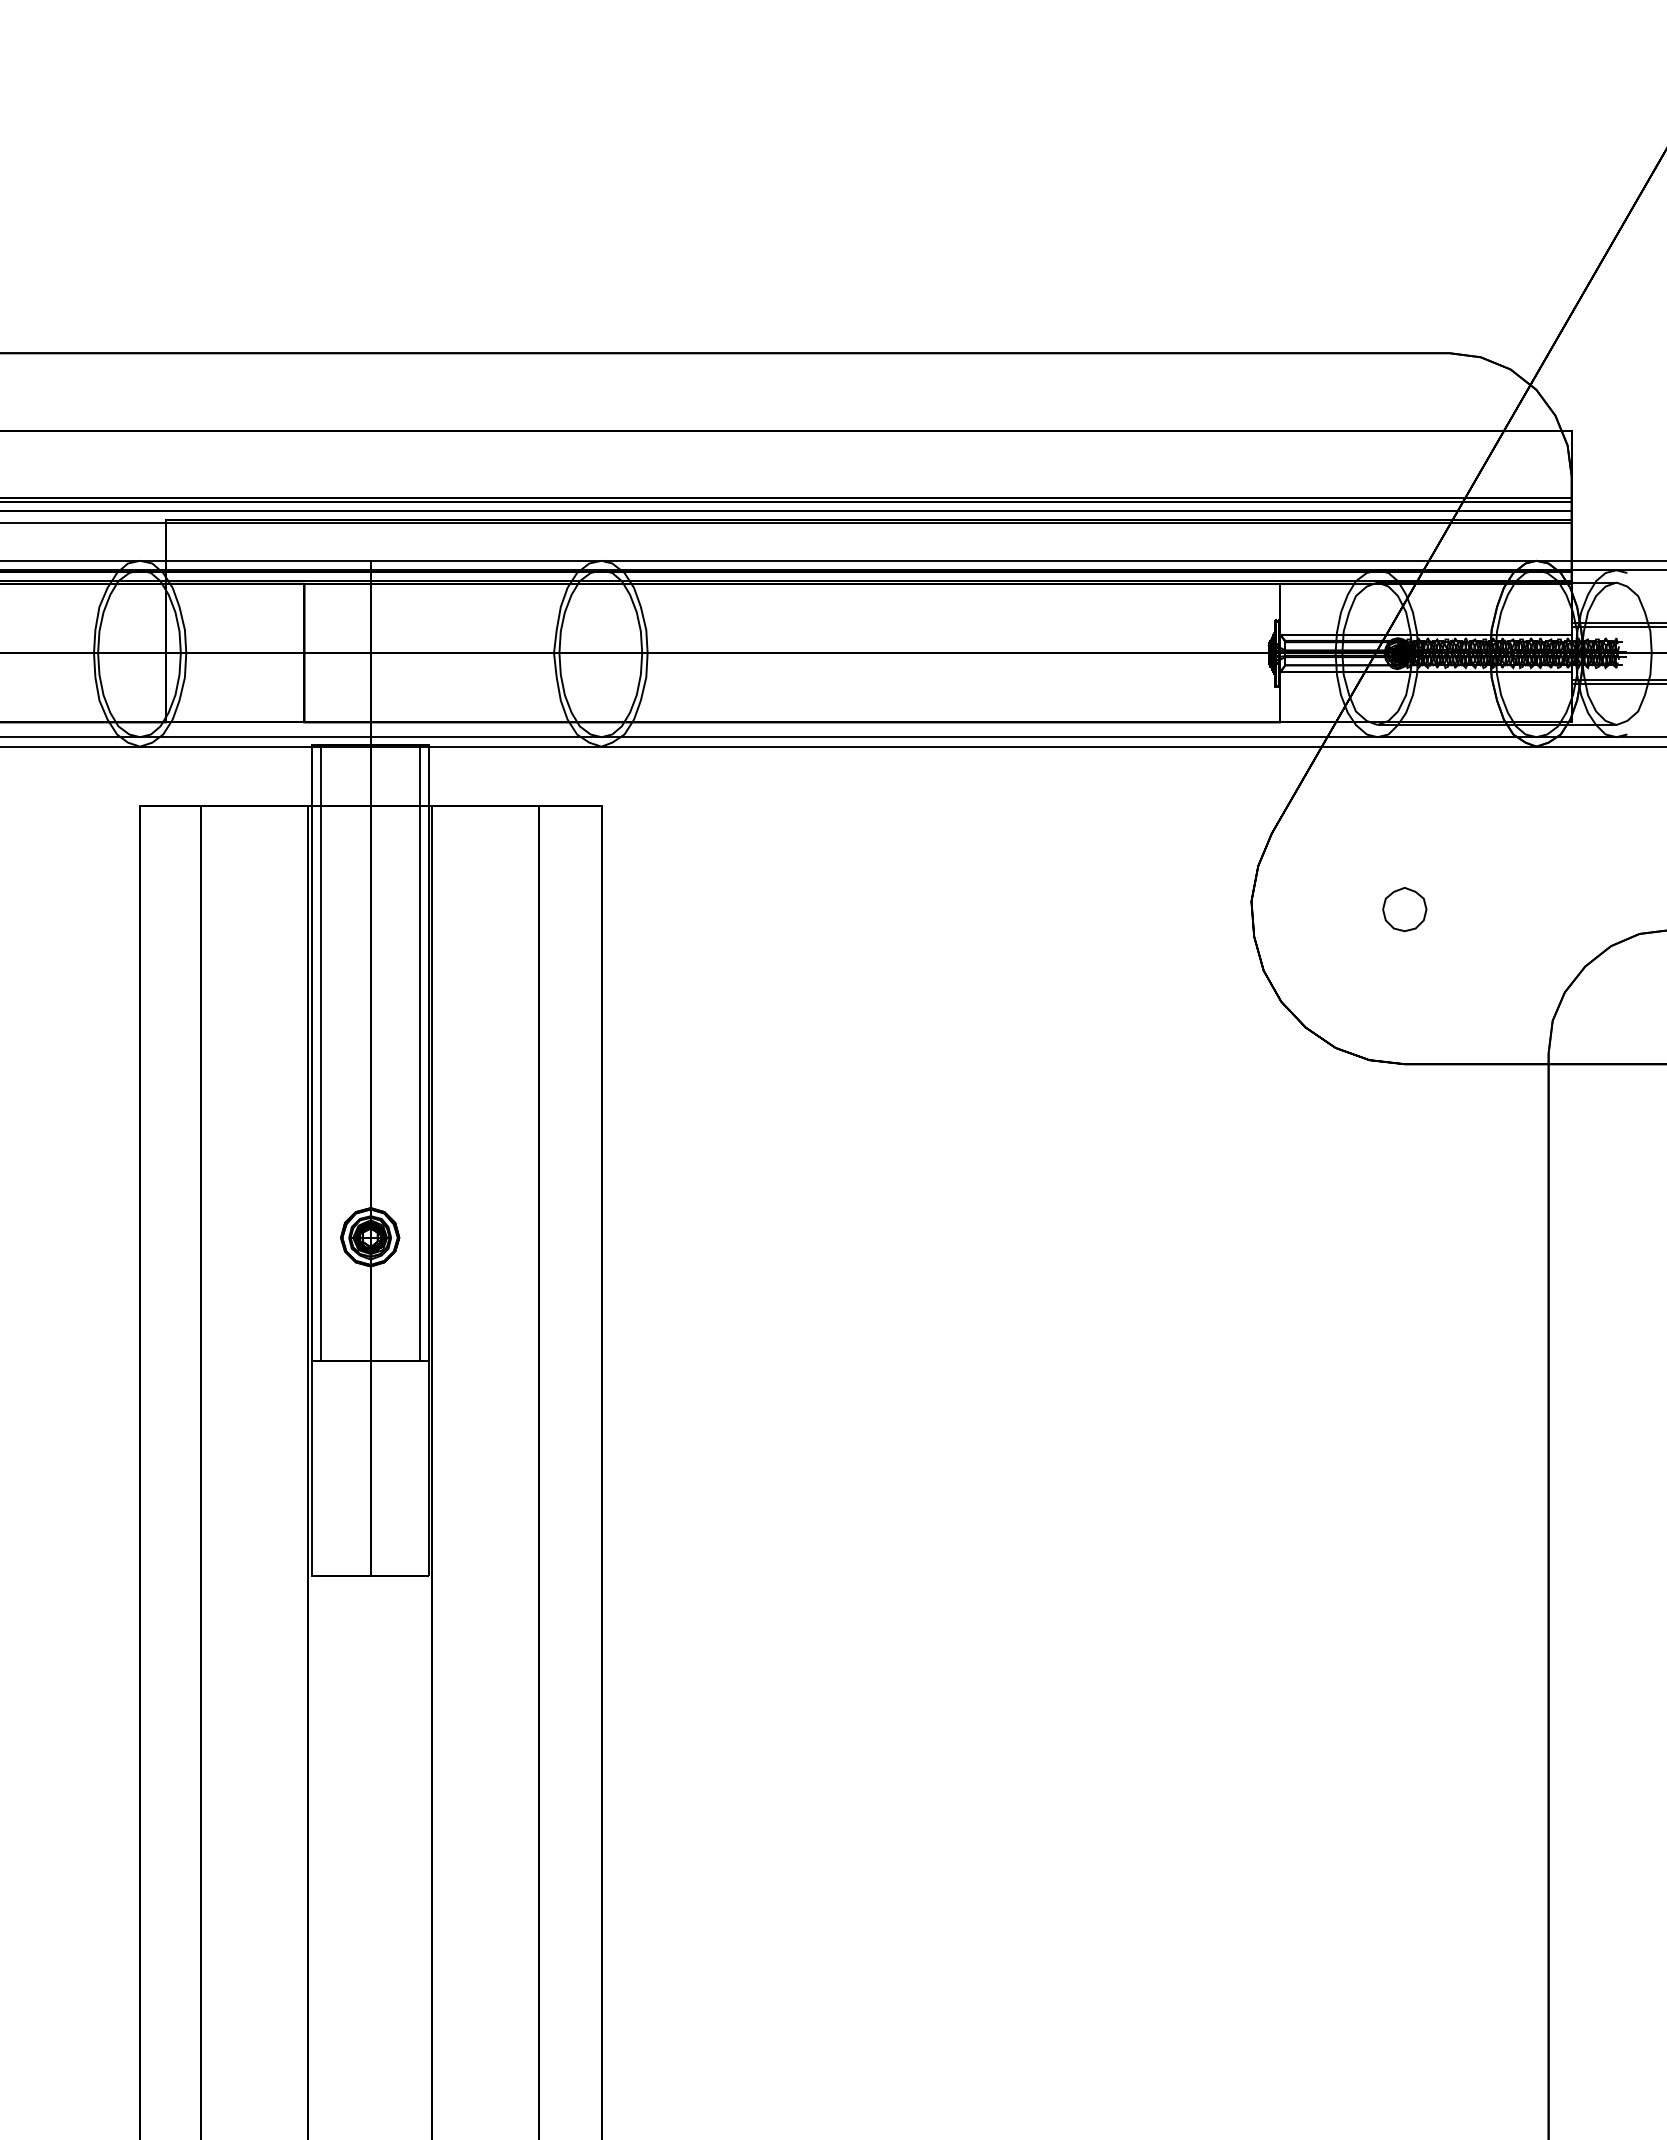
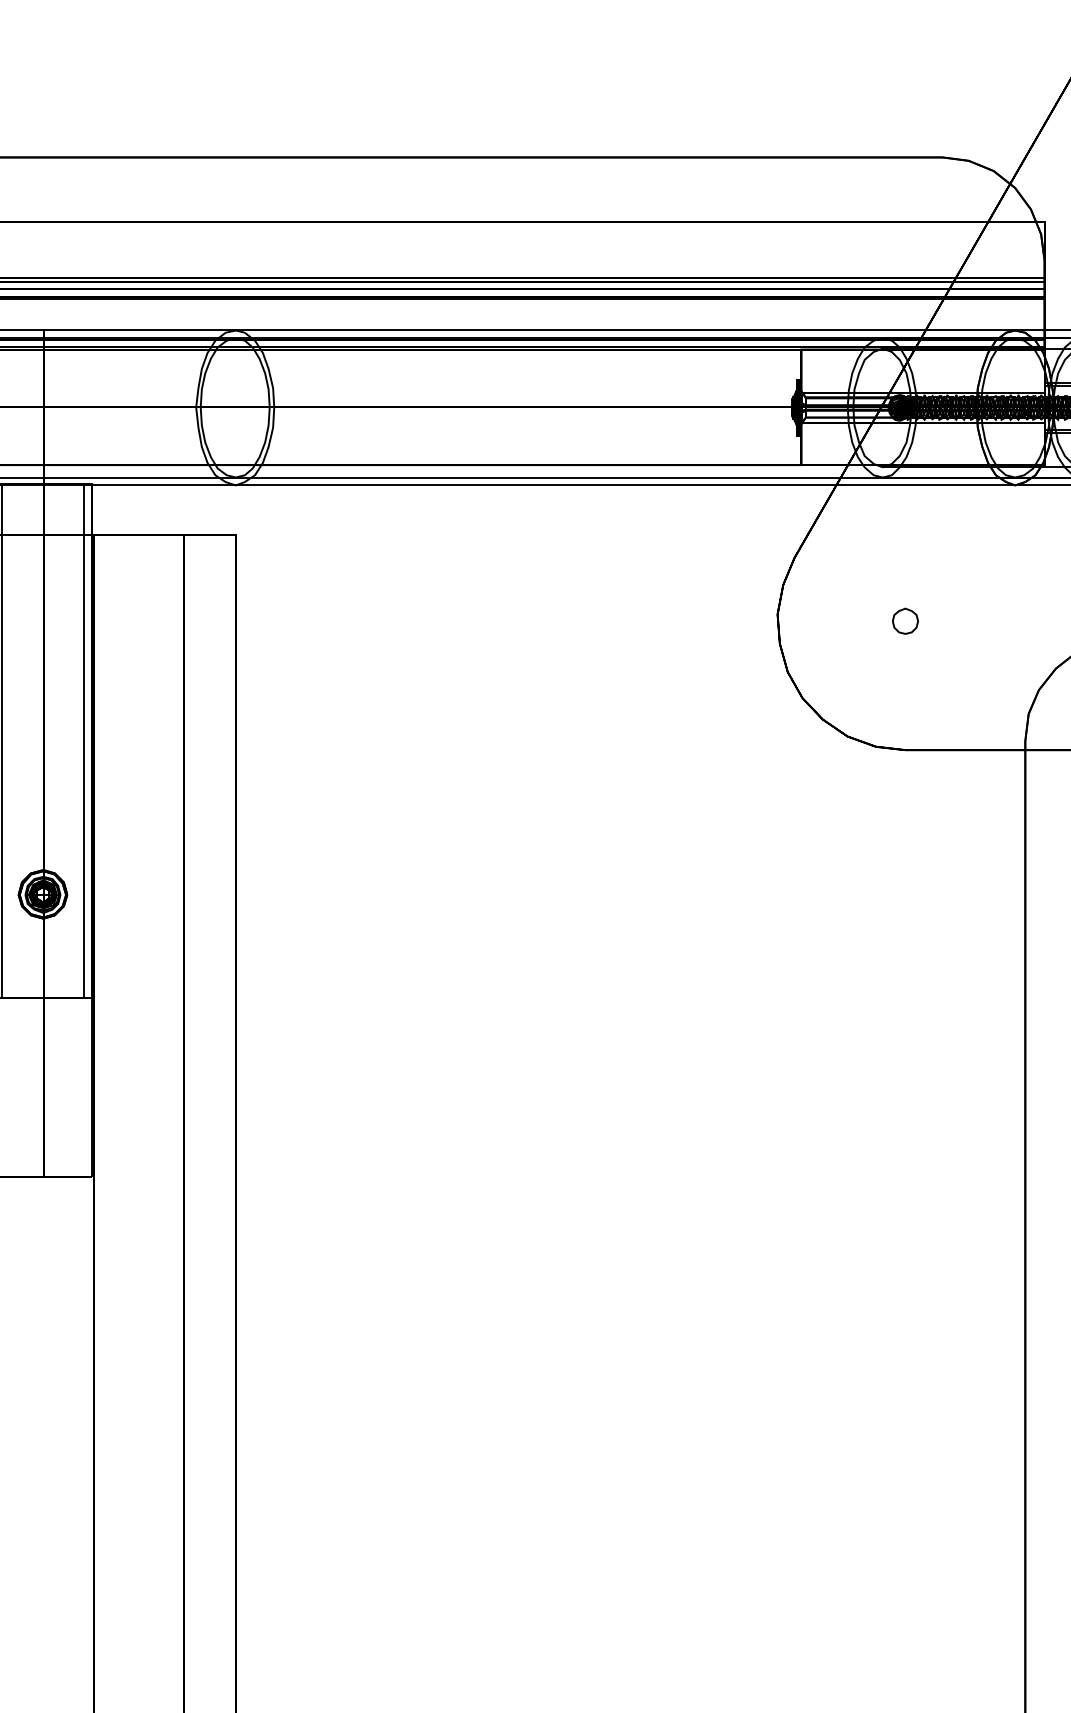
part: (1404, 909) -> (905, 621), size x0.7

